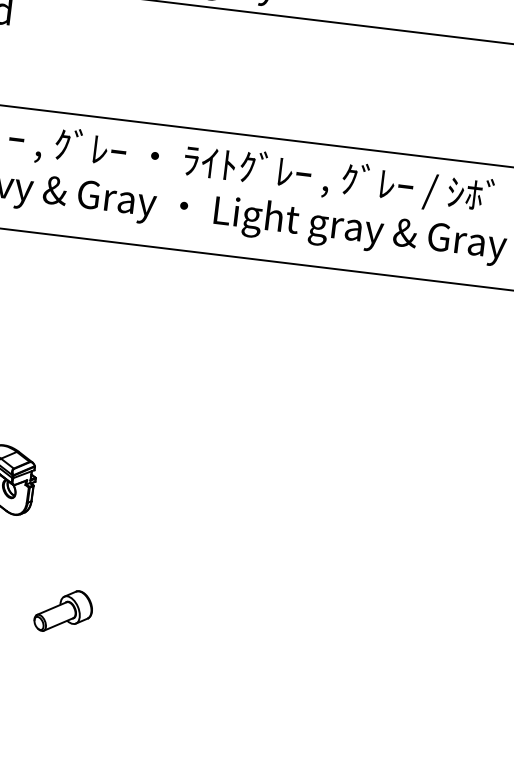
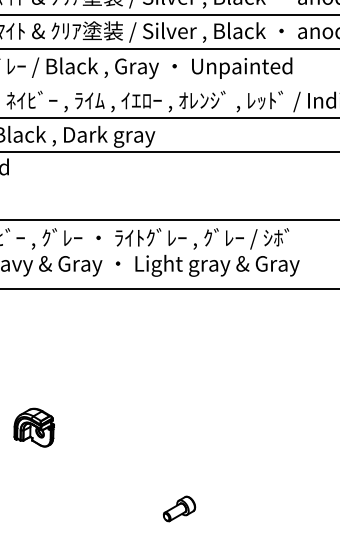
part: (63, 610) -> (179, 508), moved

